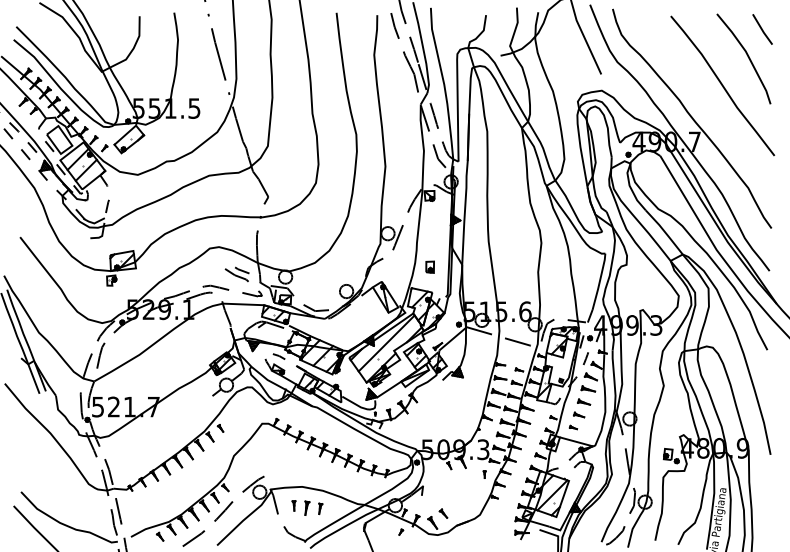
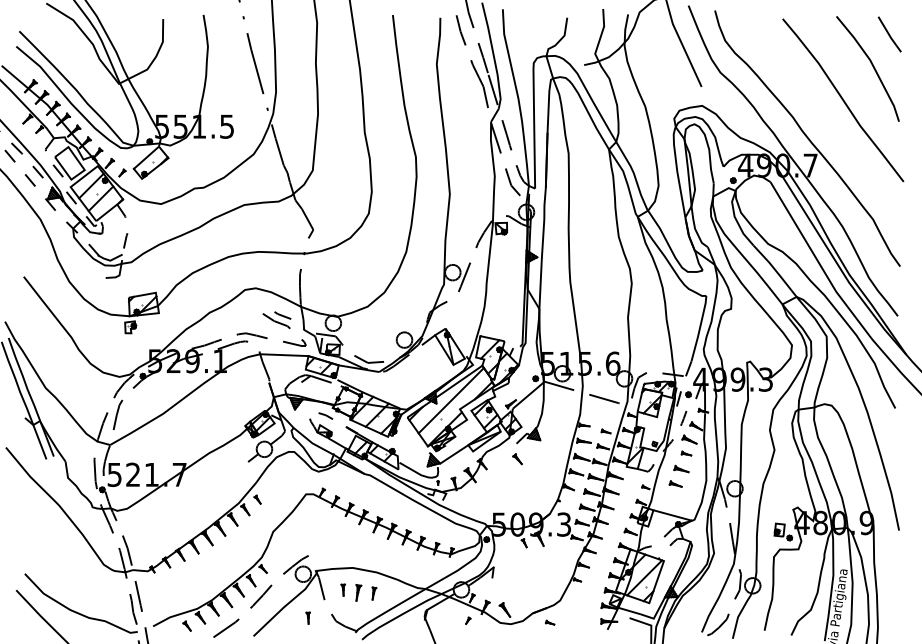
part: (429, 266) -> (501, 311), removed
part: (588, 388) -> (686, 453), size x0.6
part: (573, 427) -> (550, 622), moved
part: (484, 474) -> (565, 553), removed
part: (443, 513) -> (517, 459), moved
part: (263, 529) -> (307, 617), added

